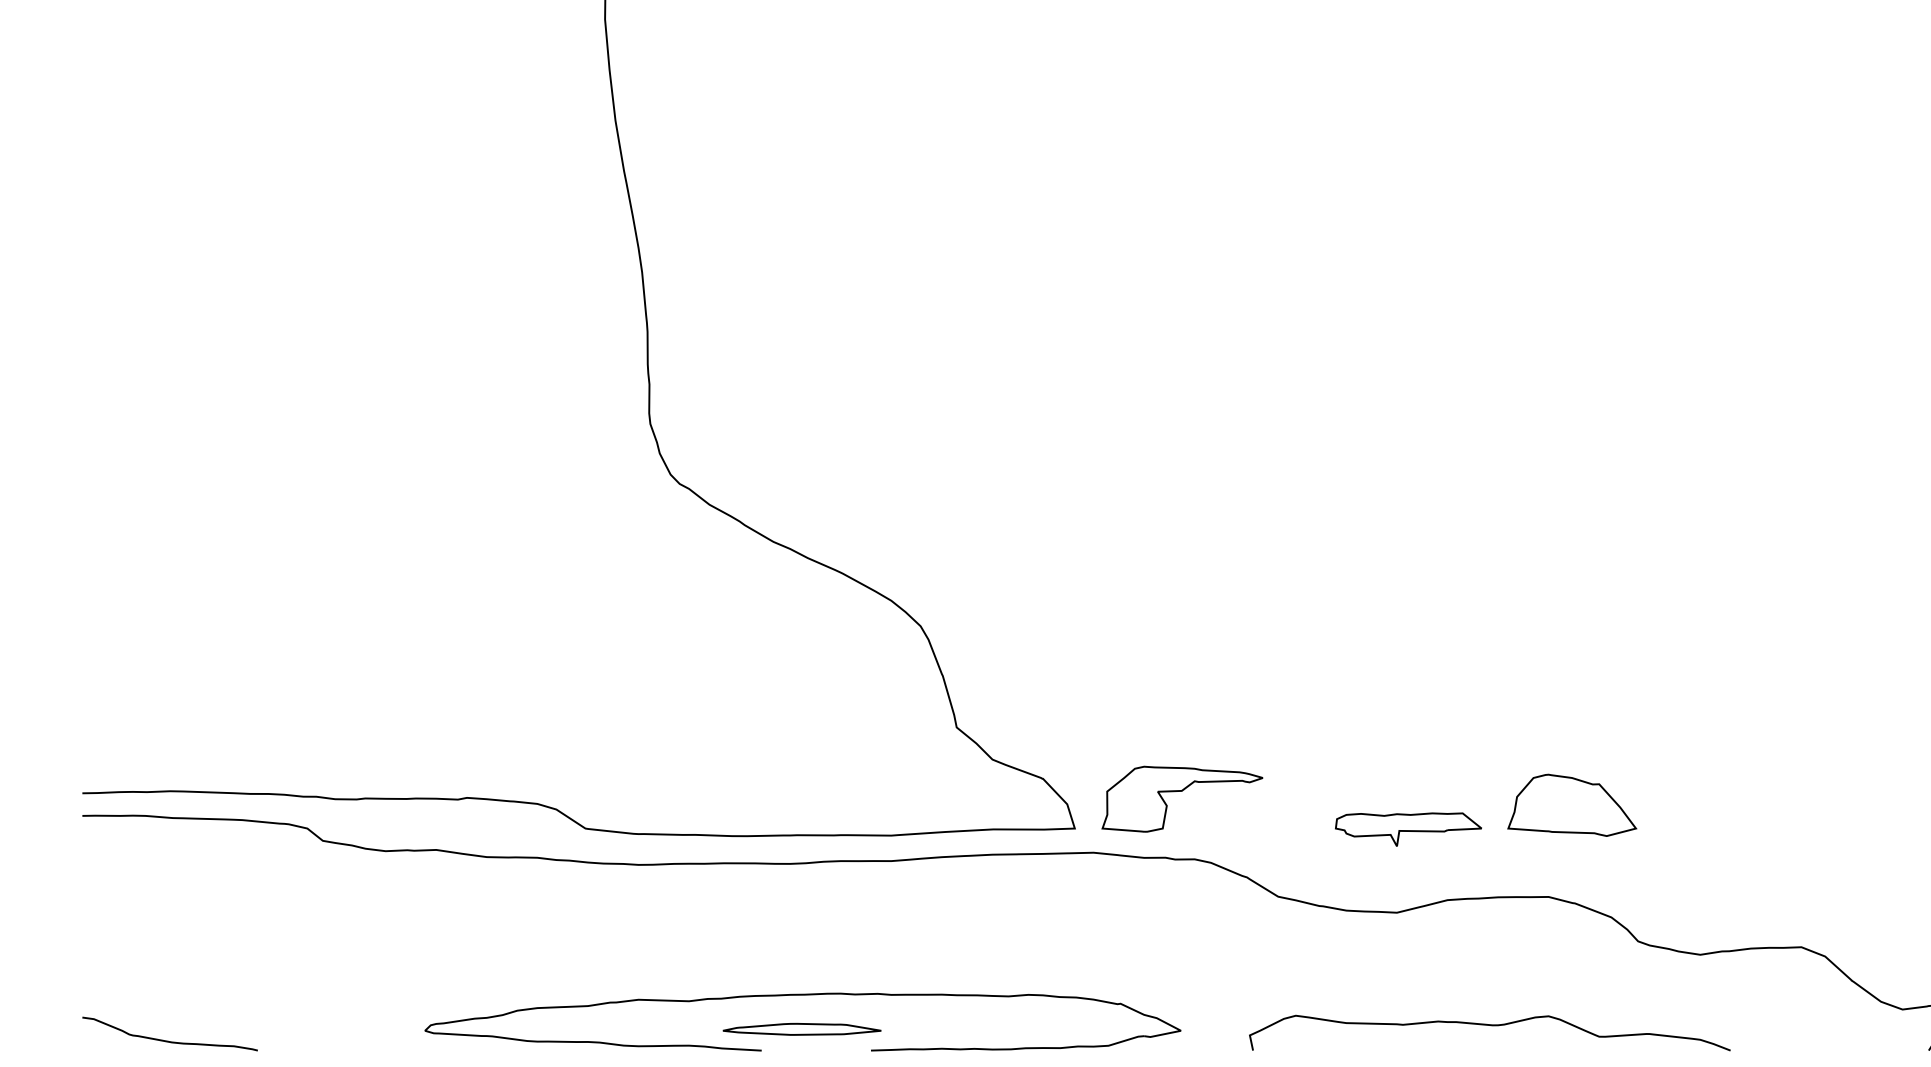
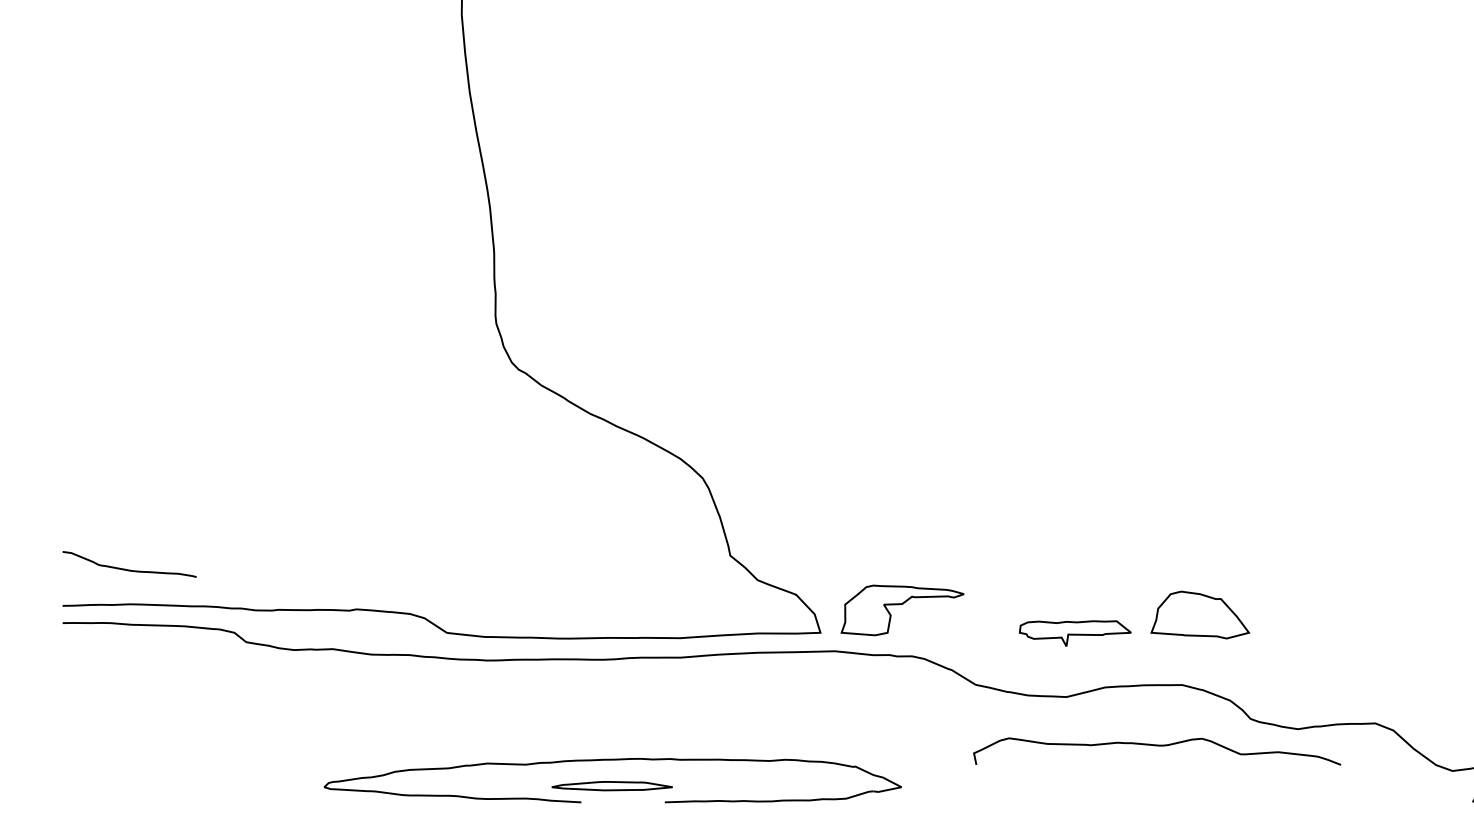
curve: (1491, 1026) -> (1158, 746), moved
curve: (168, 1040) -> (128, 569), moved

